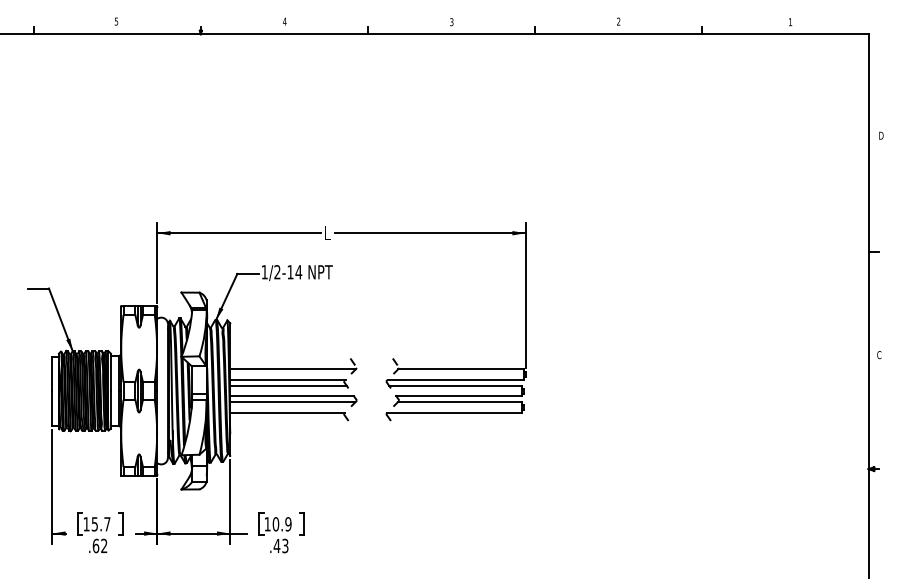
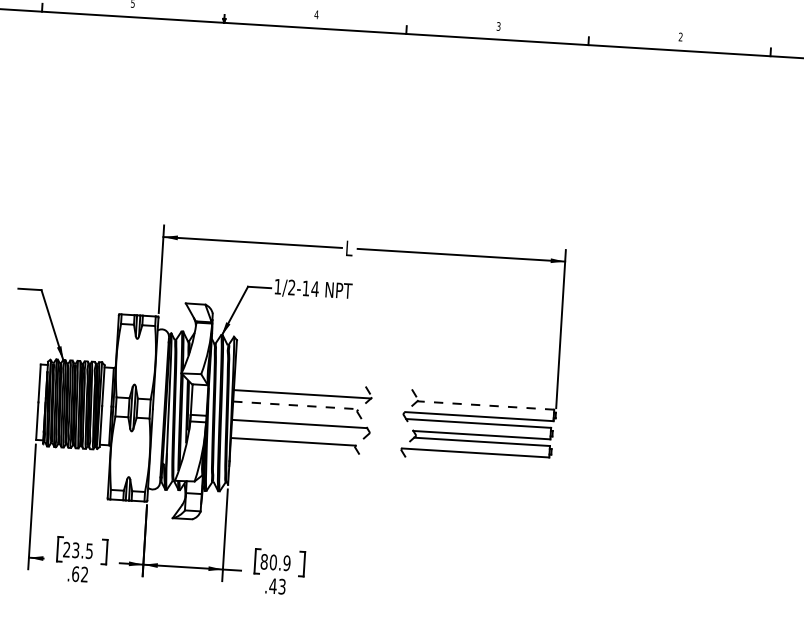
line: (461, 369) -> (486, 405), solid -> dashed
line: (287, 379) -> (295, 405), solid -> dashed
line: (288, 385) -> (296, 411), removed
line: (292, 402) -> (299, 430), removed
text: (96, 524) -> (77, 550), 15.7 -> 23.5
text: (267, 524) -> (264, 562), 10.9 -> 80.9

